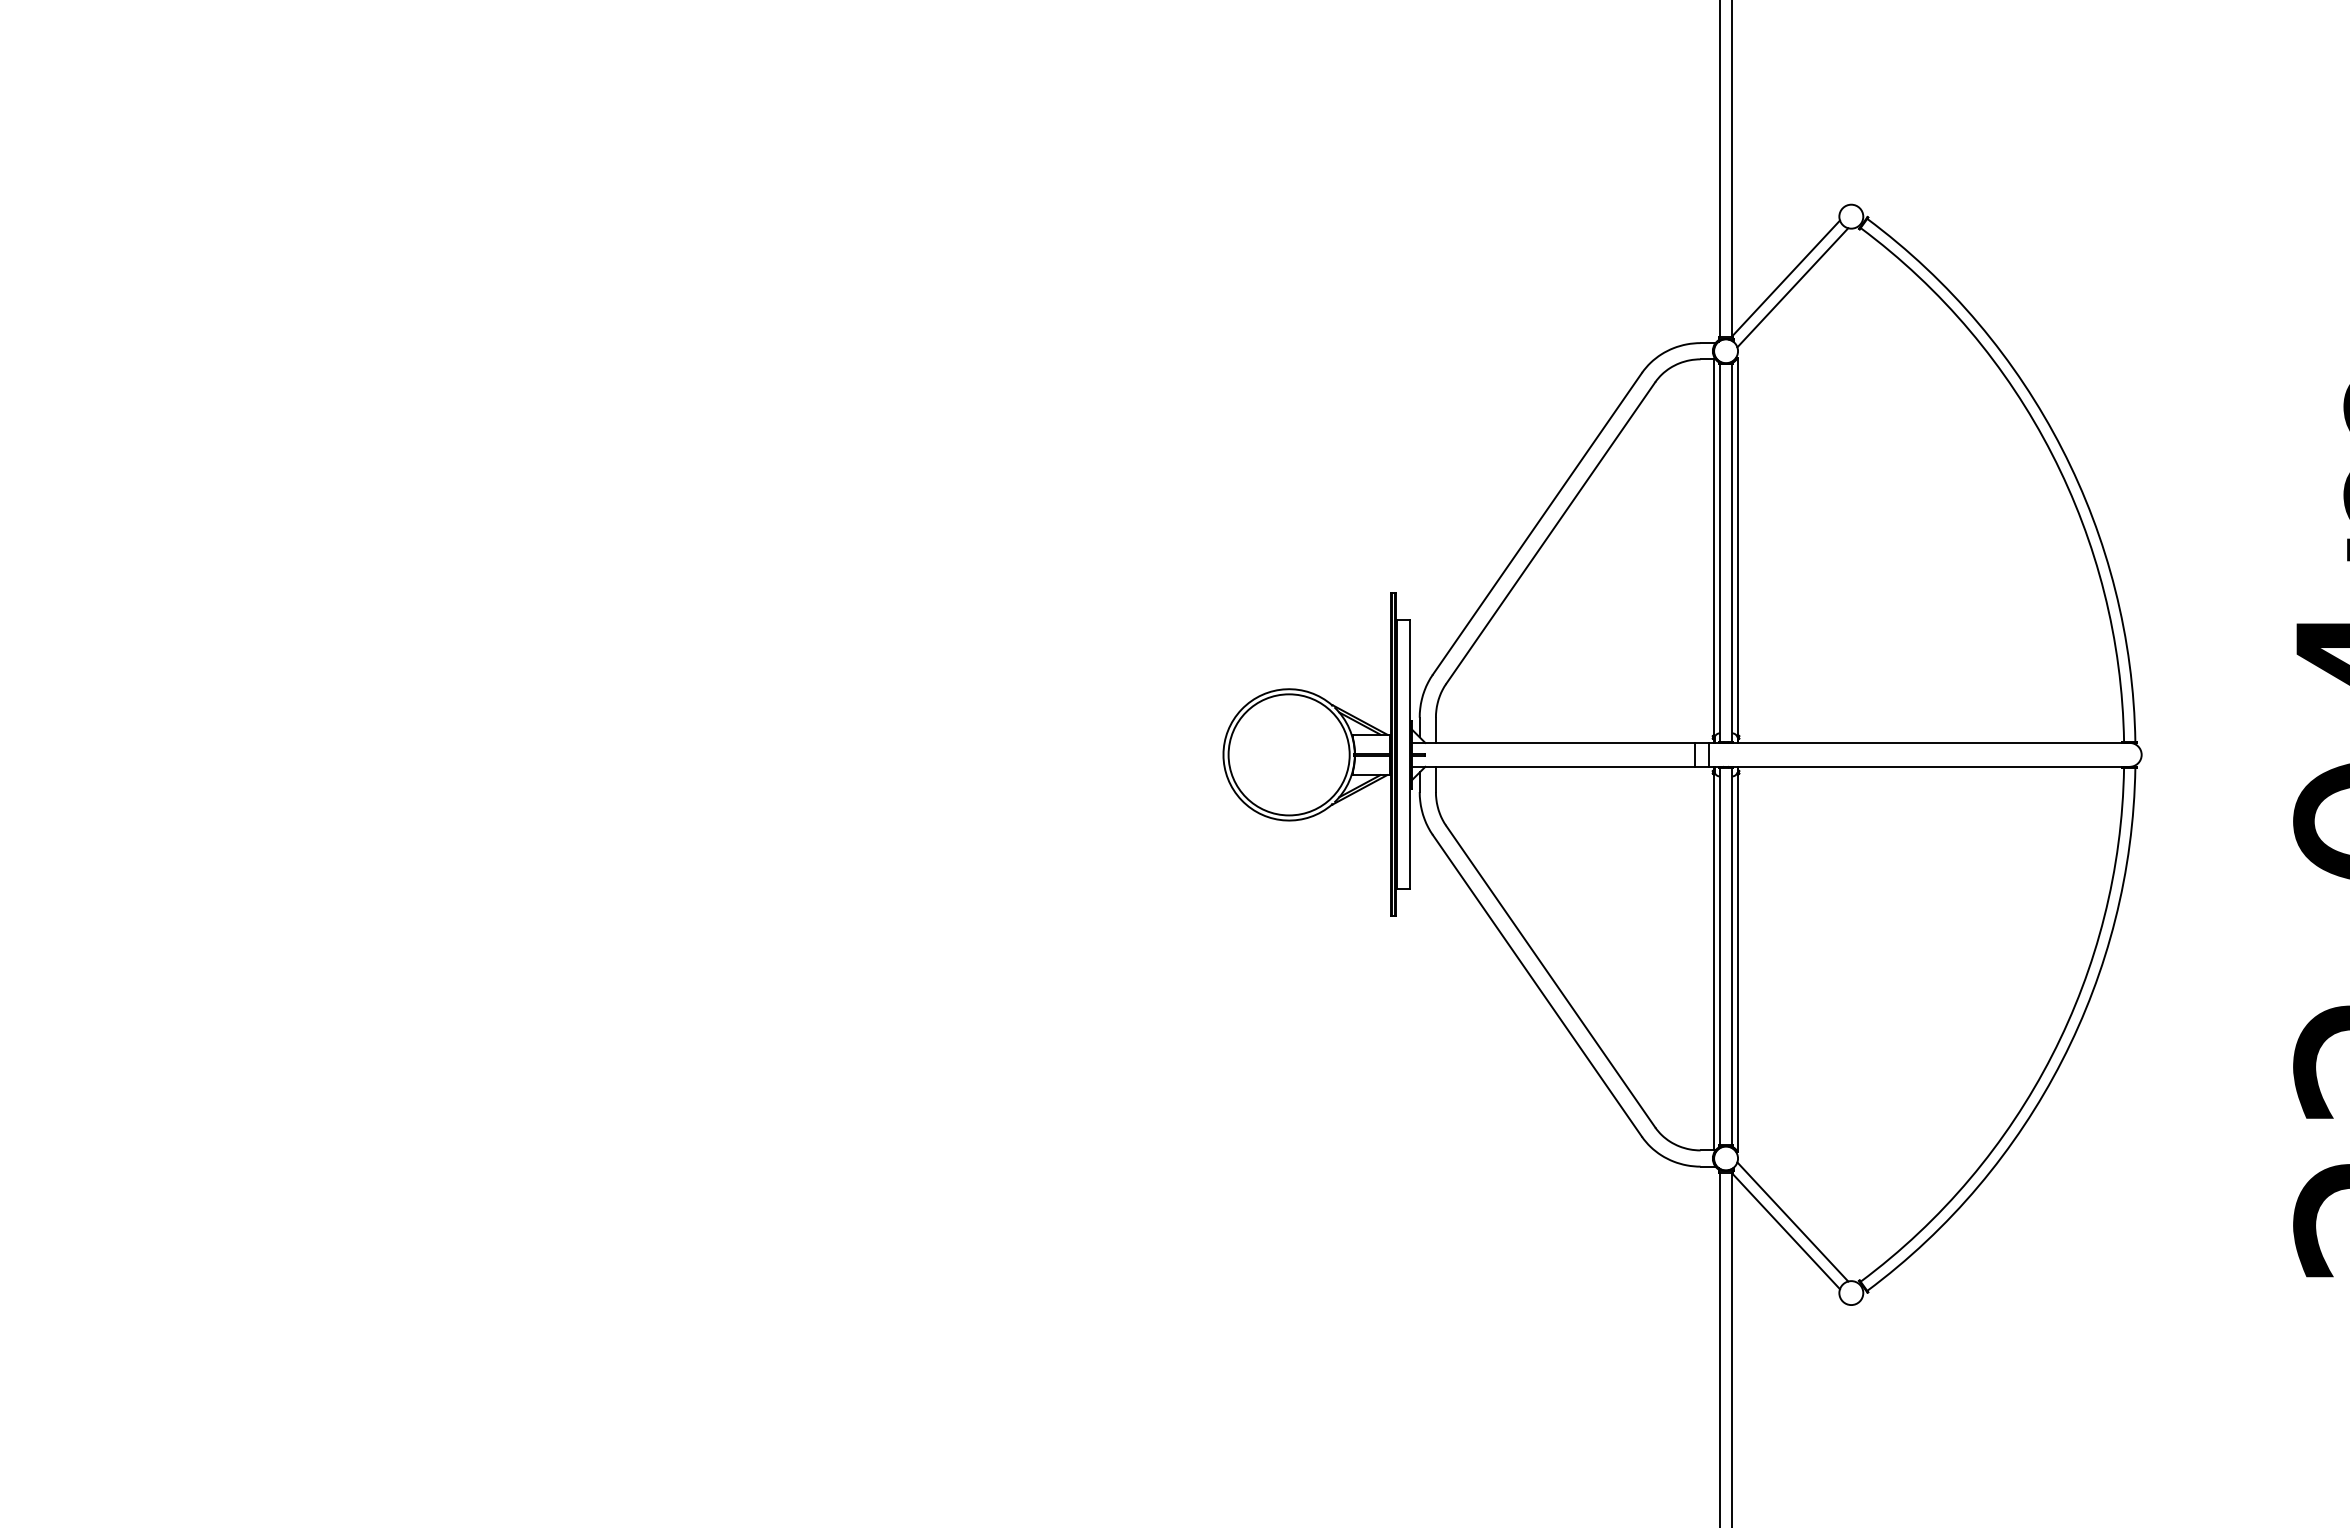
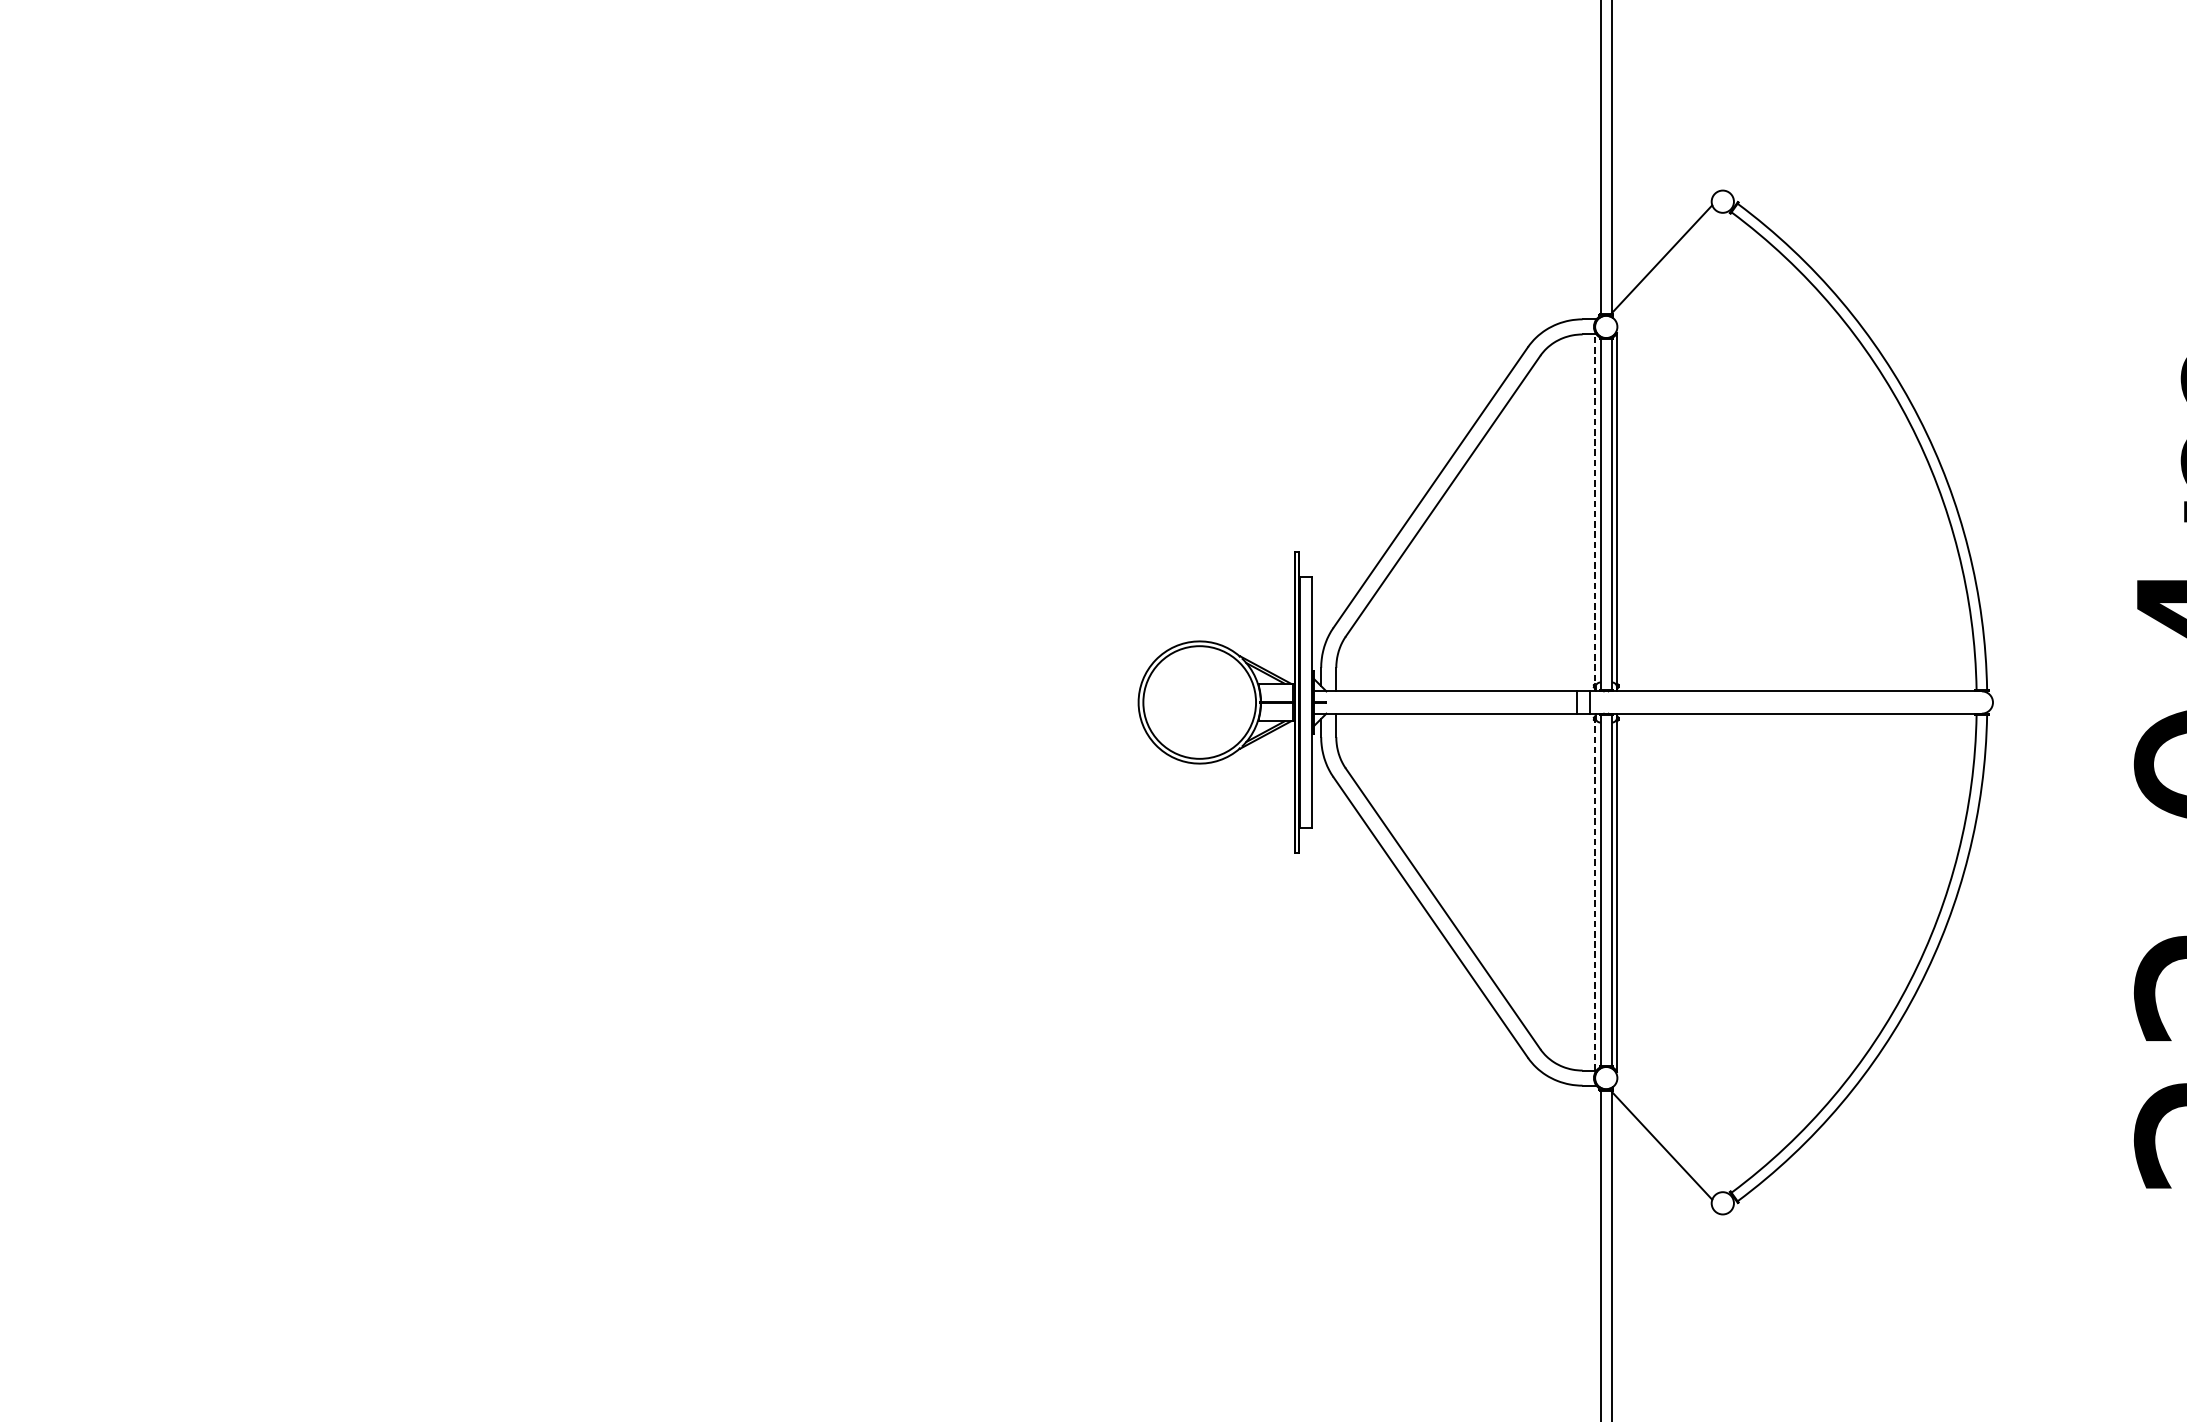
line: (1792, 287) -> (1668, 267), removed
line: (1714, 551) -> (1595, 513), solid -> dashed
line: (1714, 958) -> (1595, 891), solid -> dashed
line: (1792, 1221) -> (1668, 1136), removed

